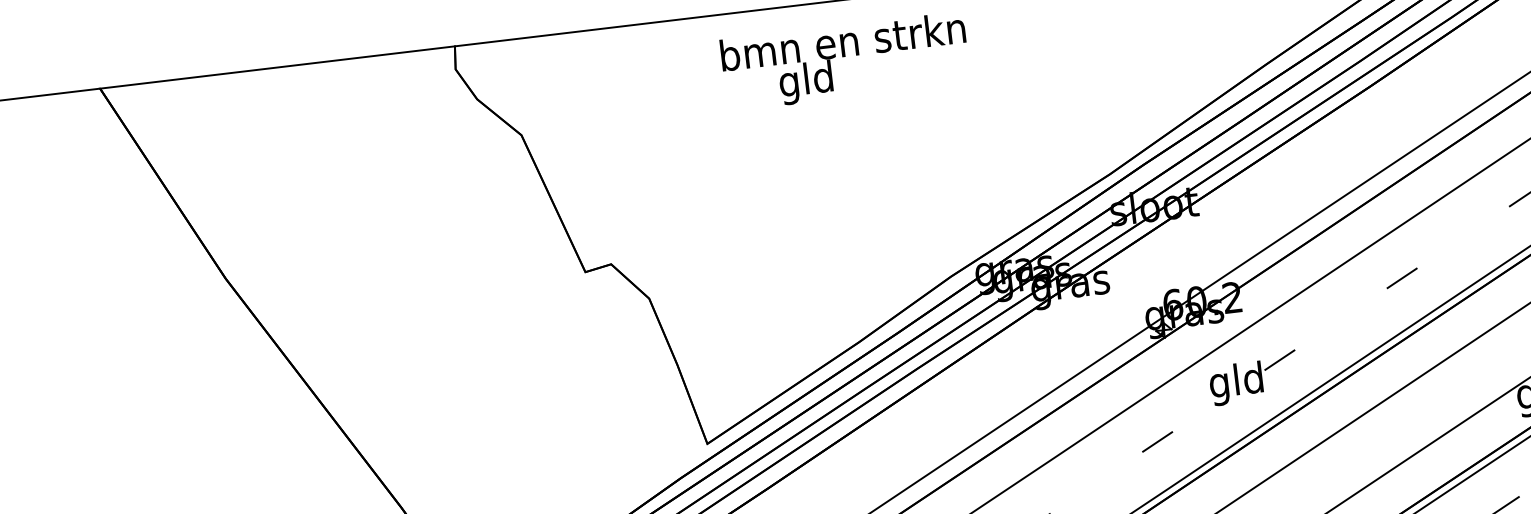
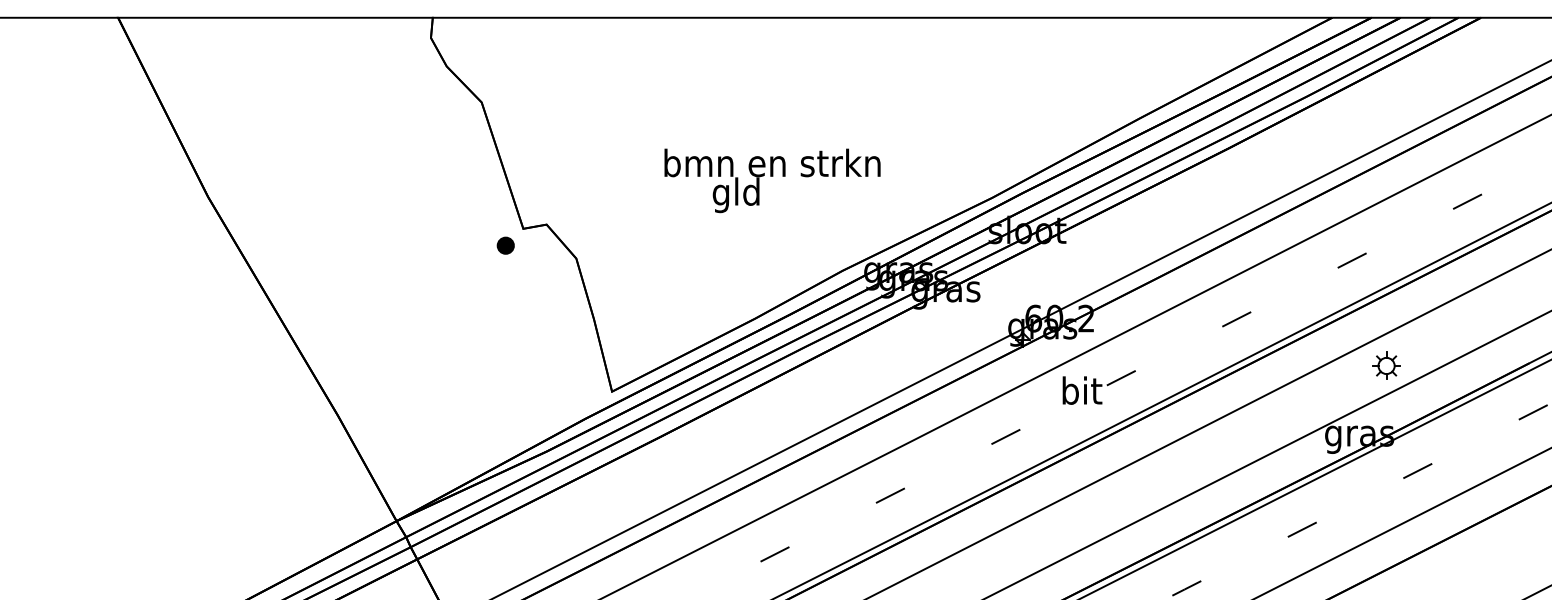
text: (845, 61) -> (772, 180), moved
part: (567, 293) -> (505, 245), added
text: (1236, 384) -> (1080, 394), gld -> bit

